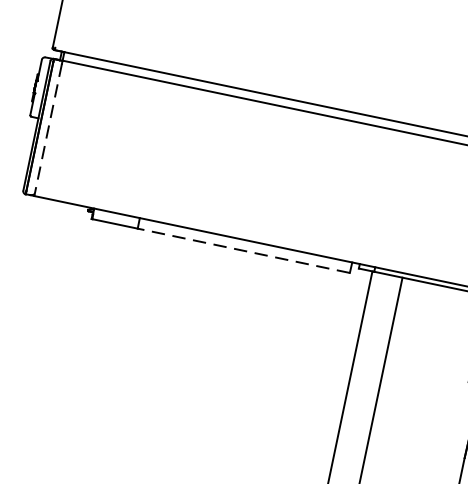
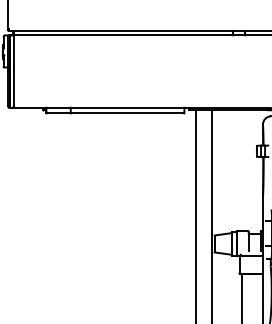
line: (48, 130) -> (14, 72), dashed -> solid
line: (243, 250) -> (127, 113), dashed -> solid

